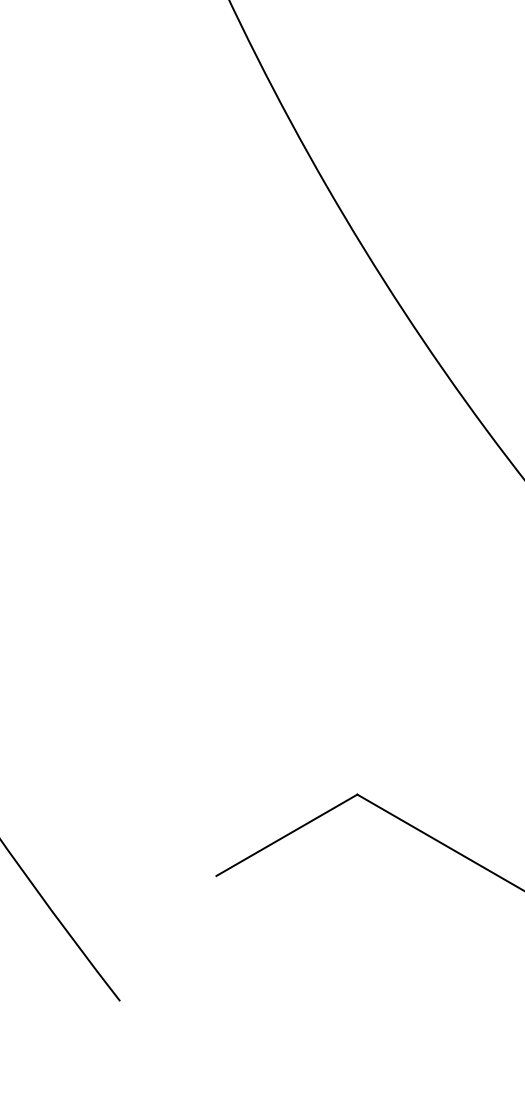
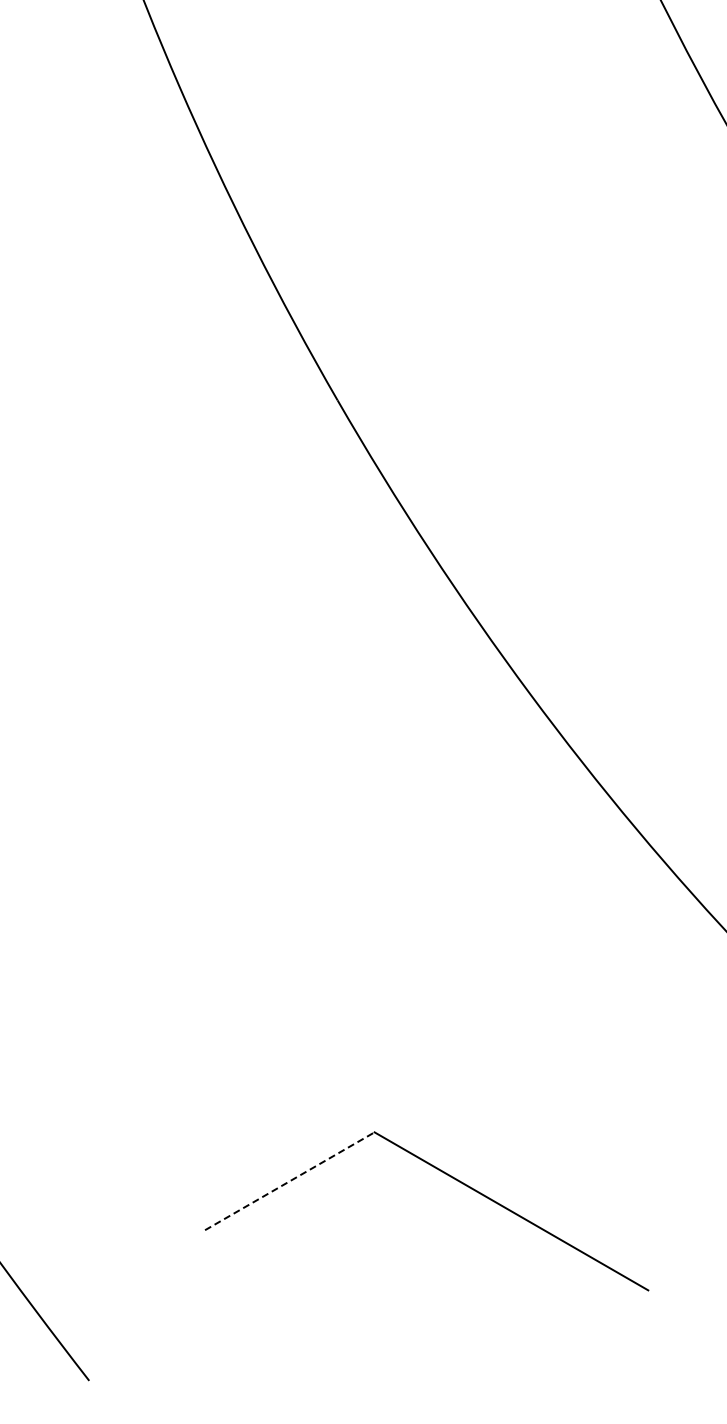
line: (286, 835) -> (289, 1181), solid -> dashed

